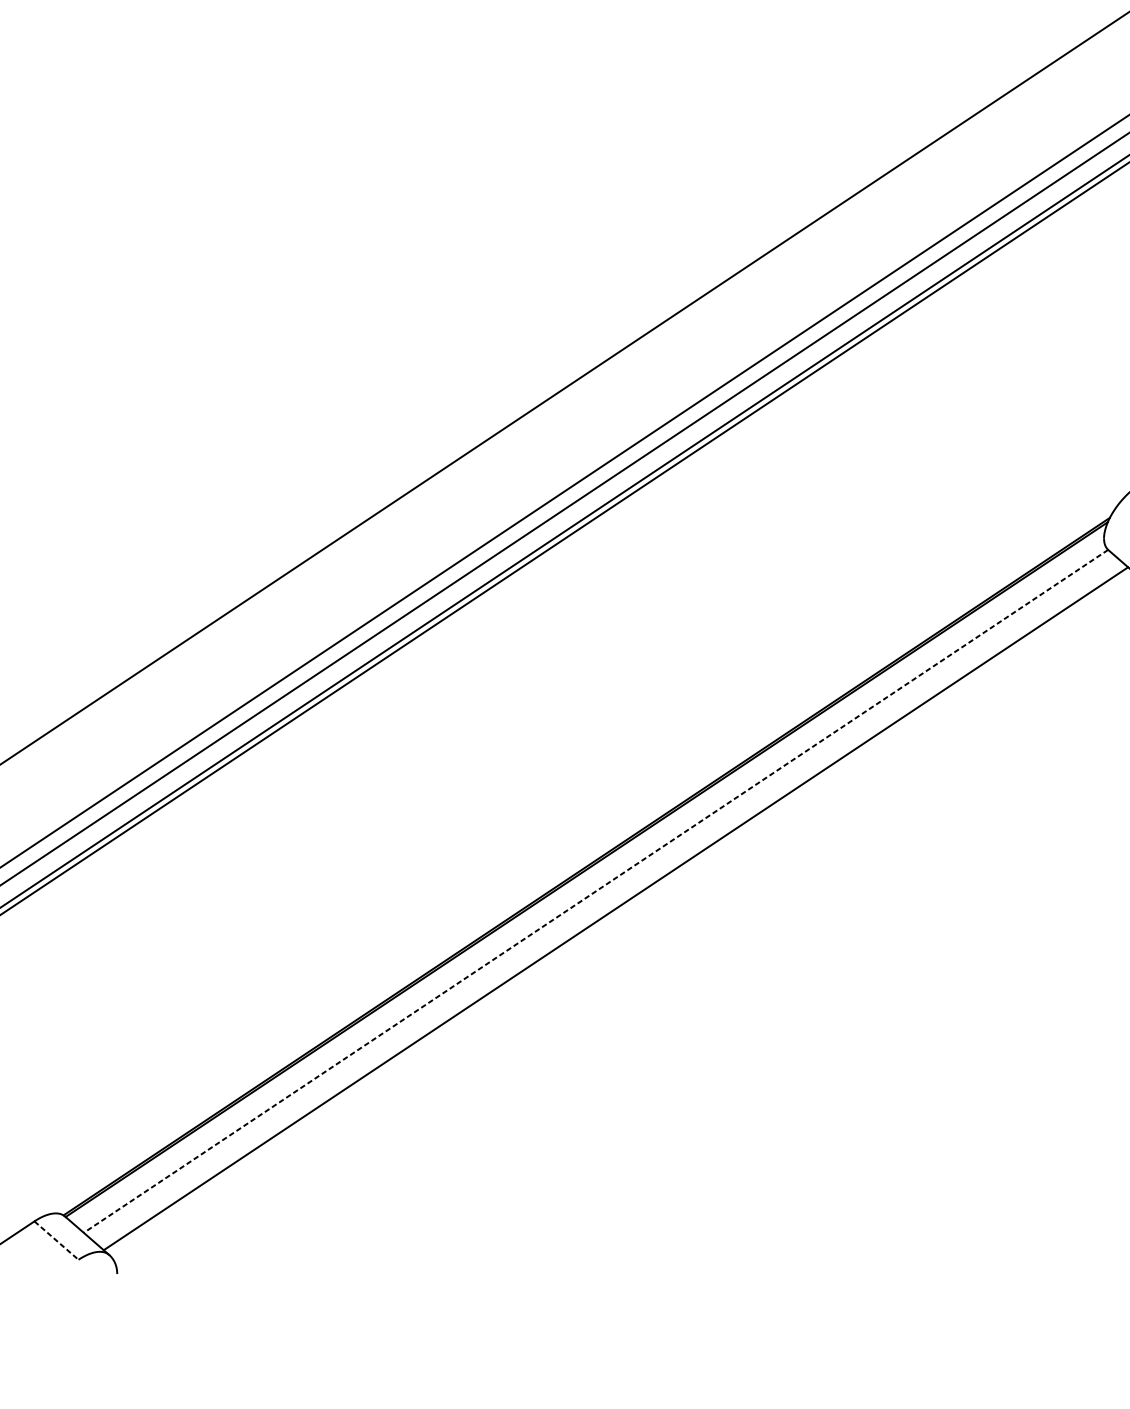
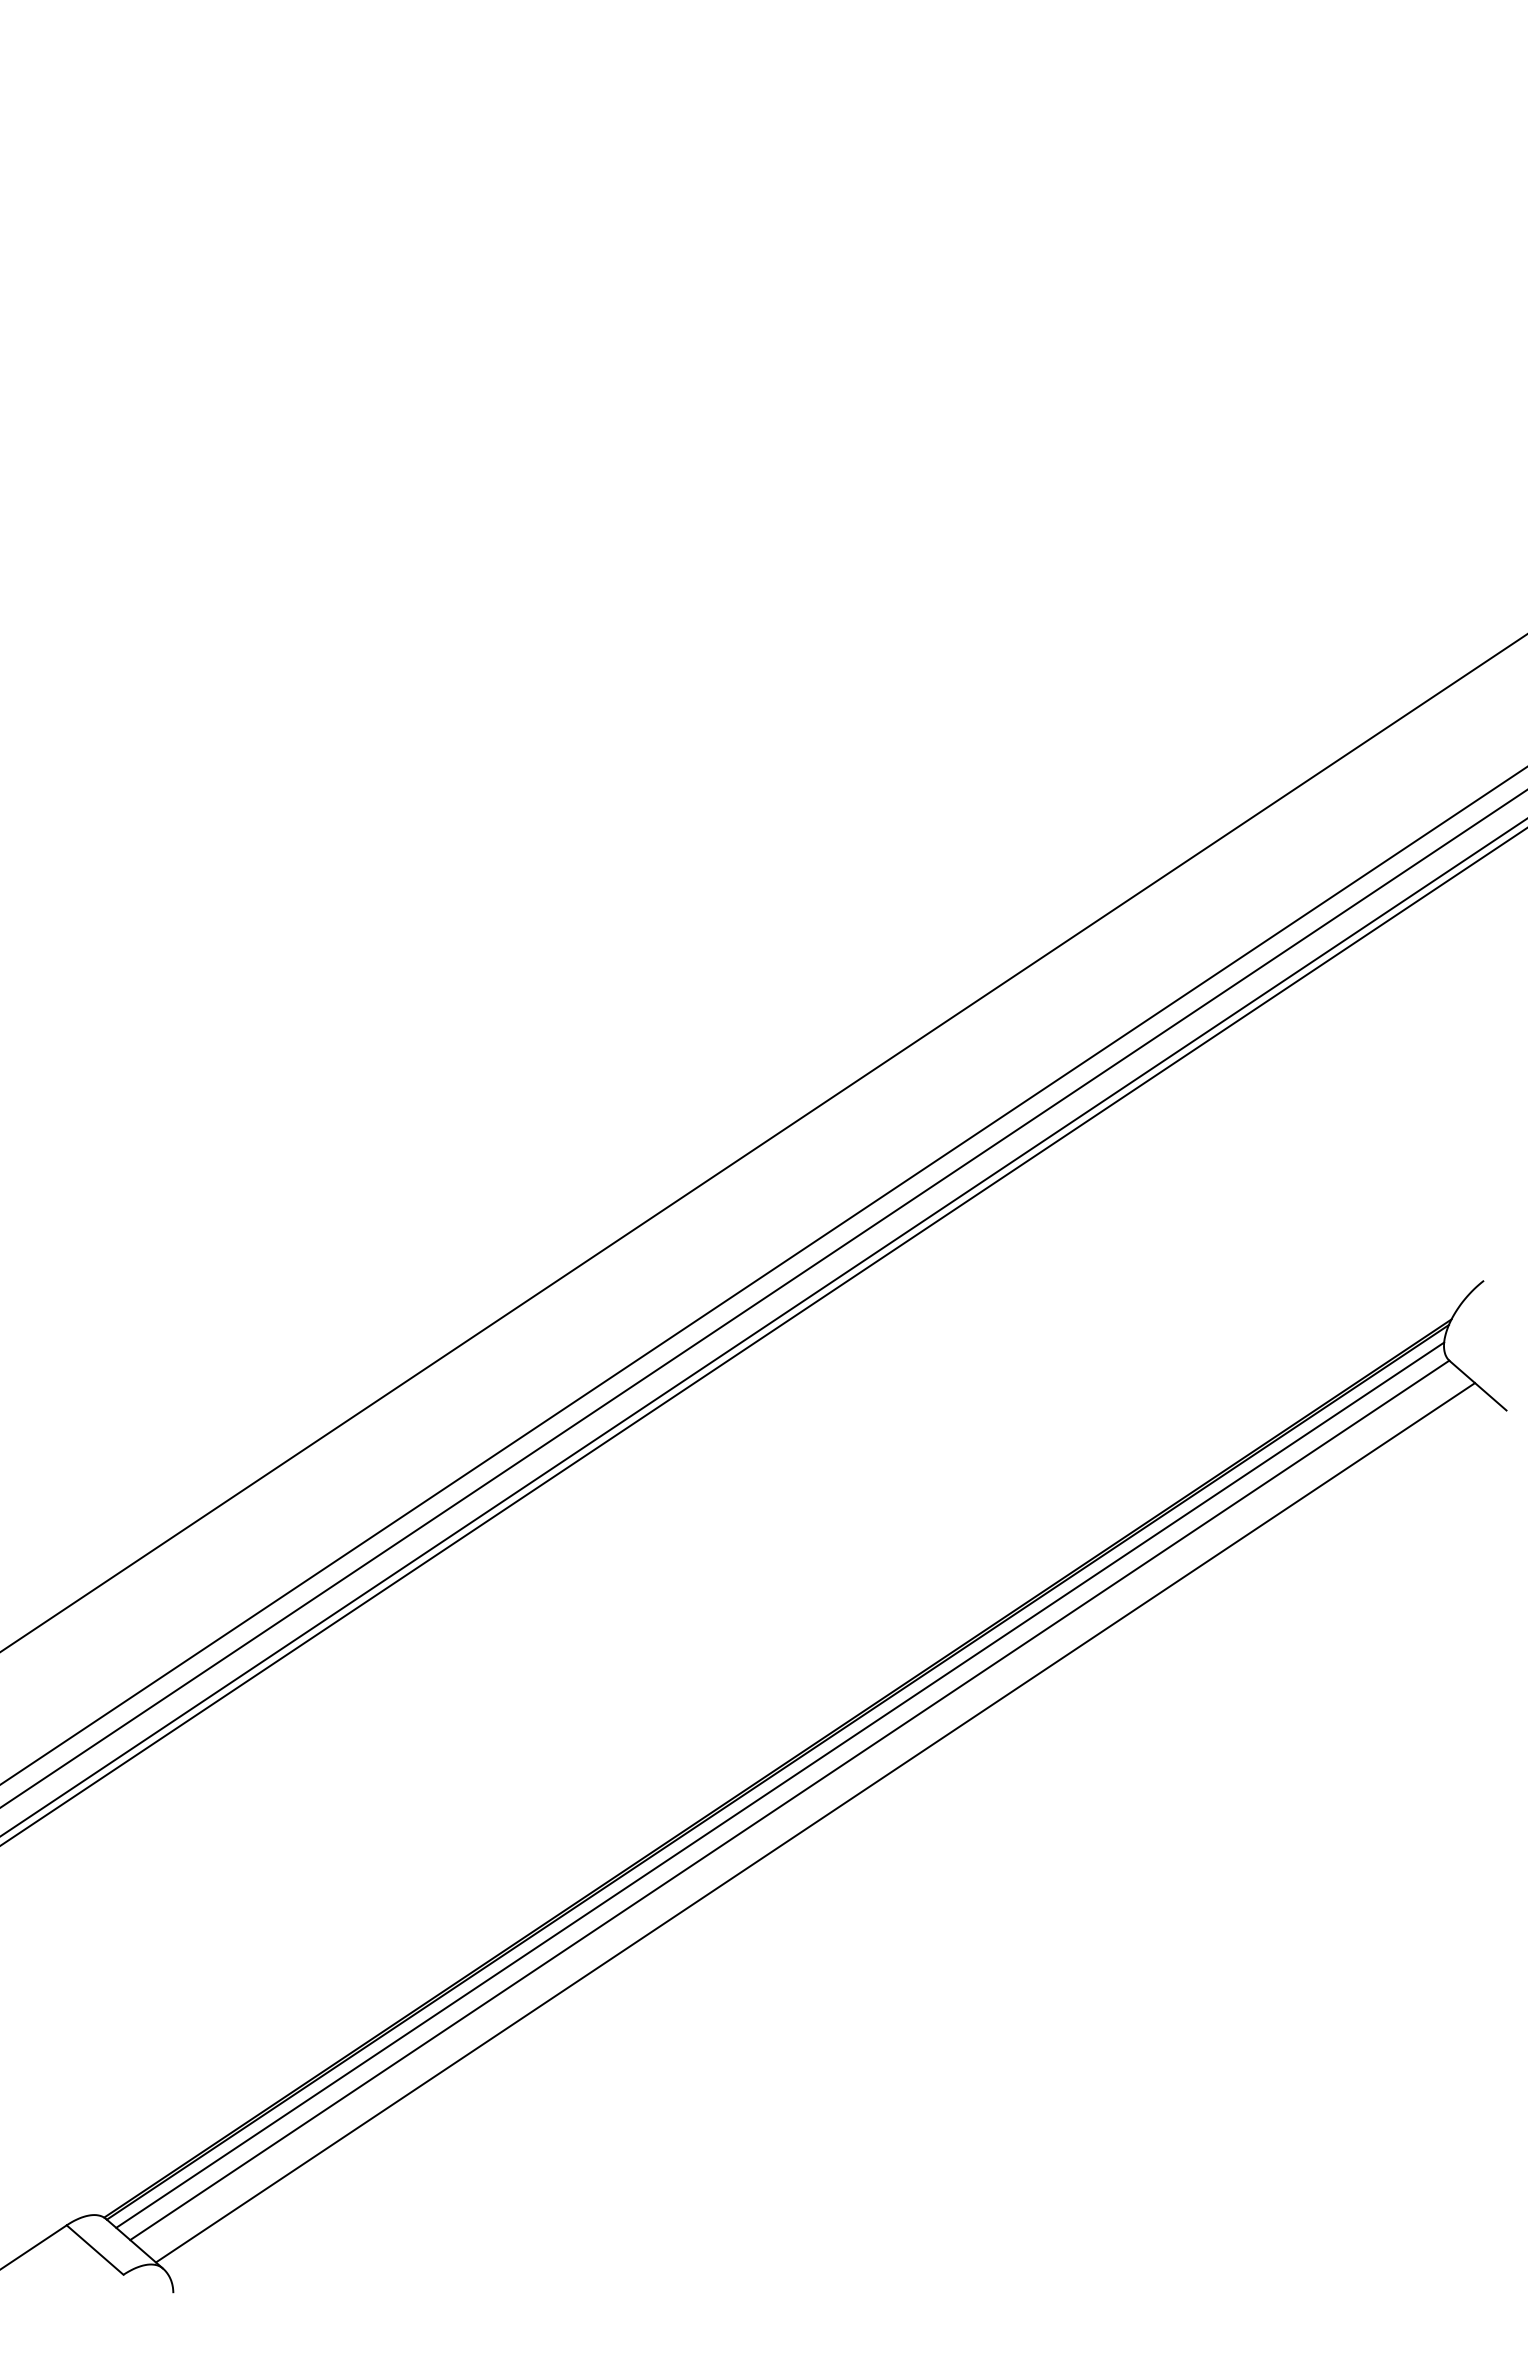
line: (588, 879) -> (780, 1784), added
line: (595, 891) -> (789, 1800), dashed -> solid
line: (56, 1240) -> (95, 2250), dashed -> solid

